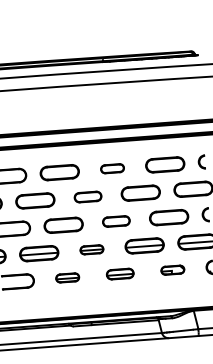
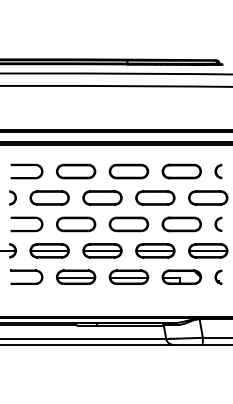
part: (112, 168) -> (128, 171), size x1.67
part: (88, 196) -> (102, 197), size x1.43
part: (115, 221) -> (128, 224), size x1.43
part: (91, 249) -> (102, 250), size x1.67
part: (172, 269) -> (181, 276), size x1.67
part: (119, 273) -> (128, 276), size x1.43
part: (67, 277) -> (76, 276), size x1.67

